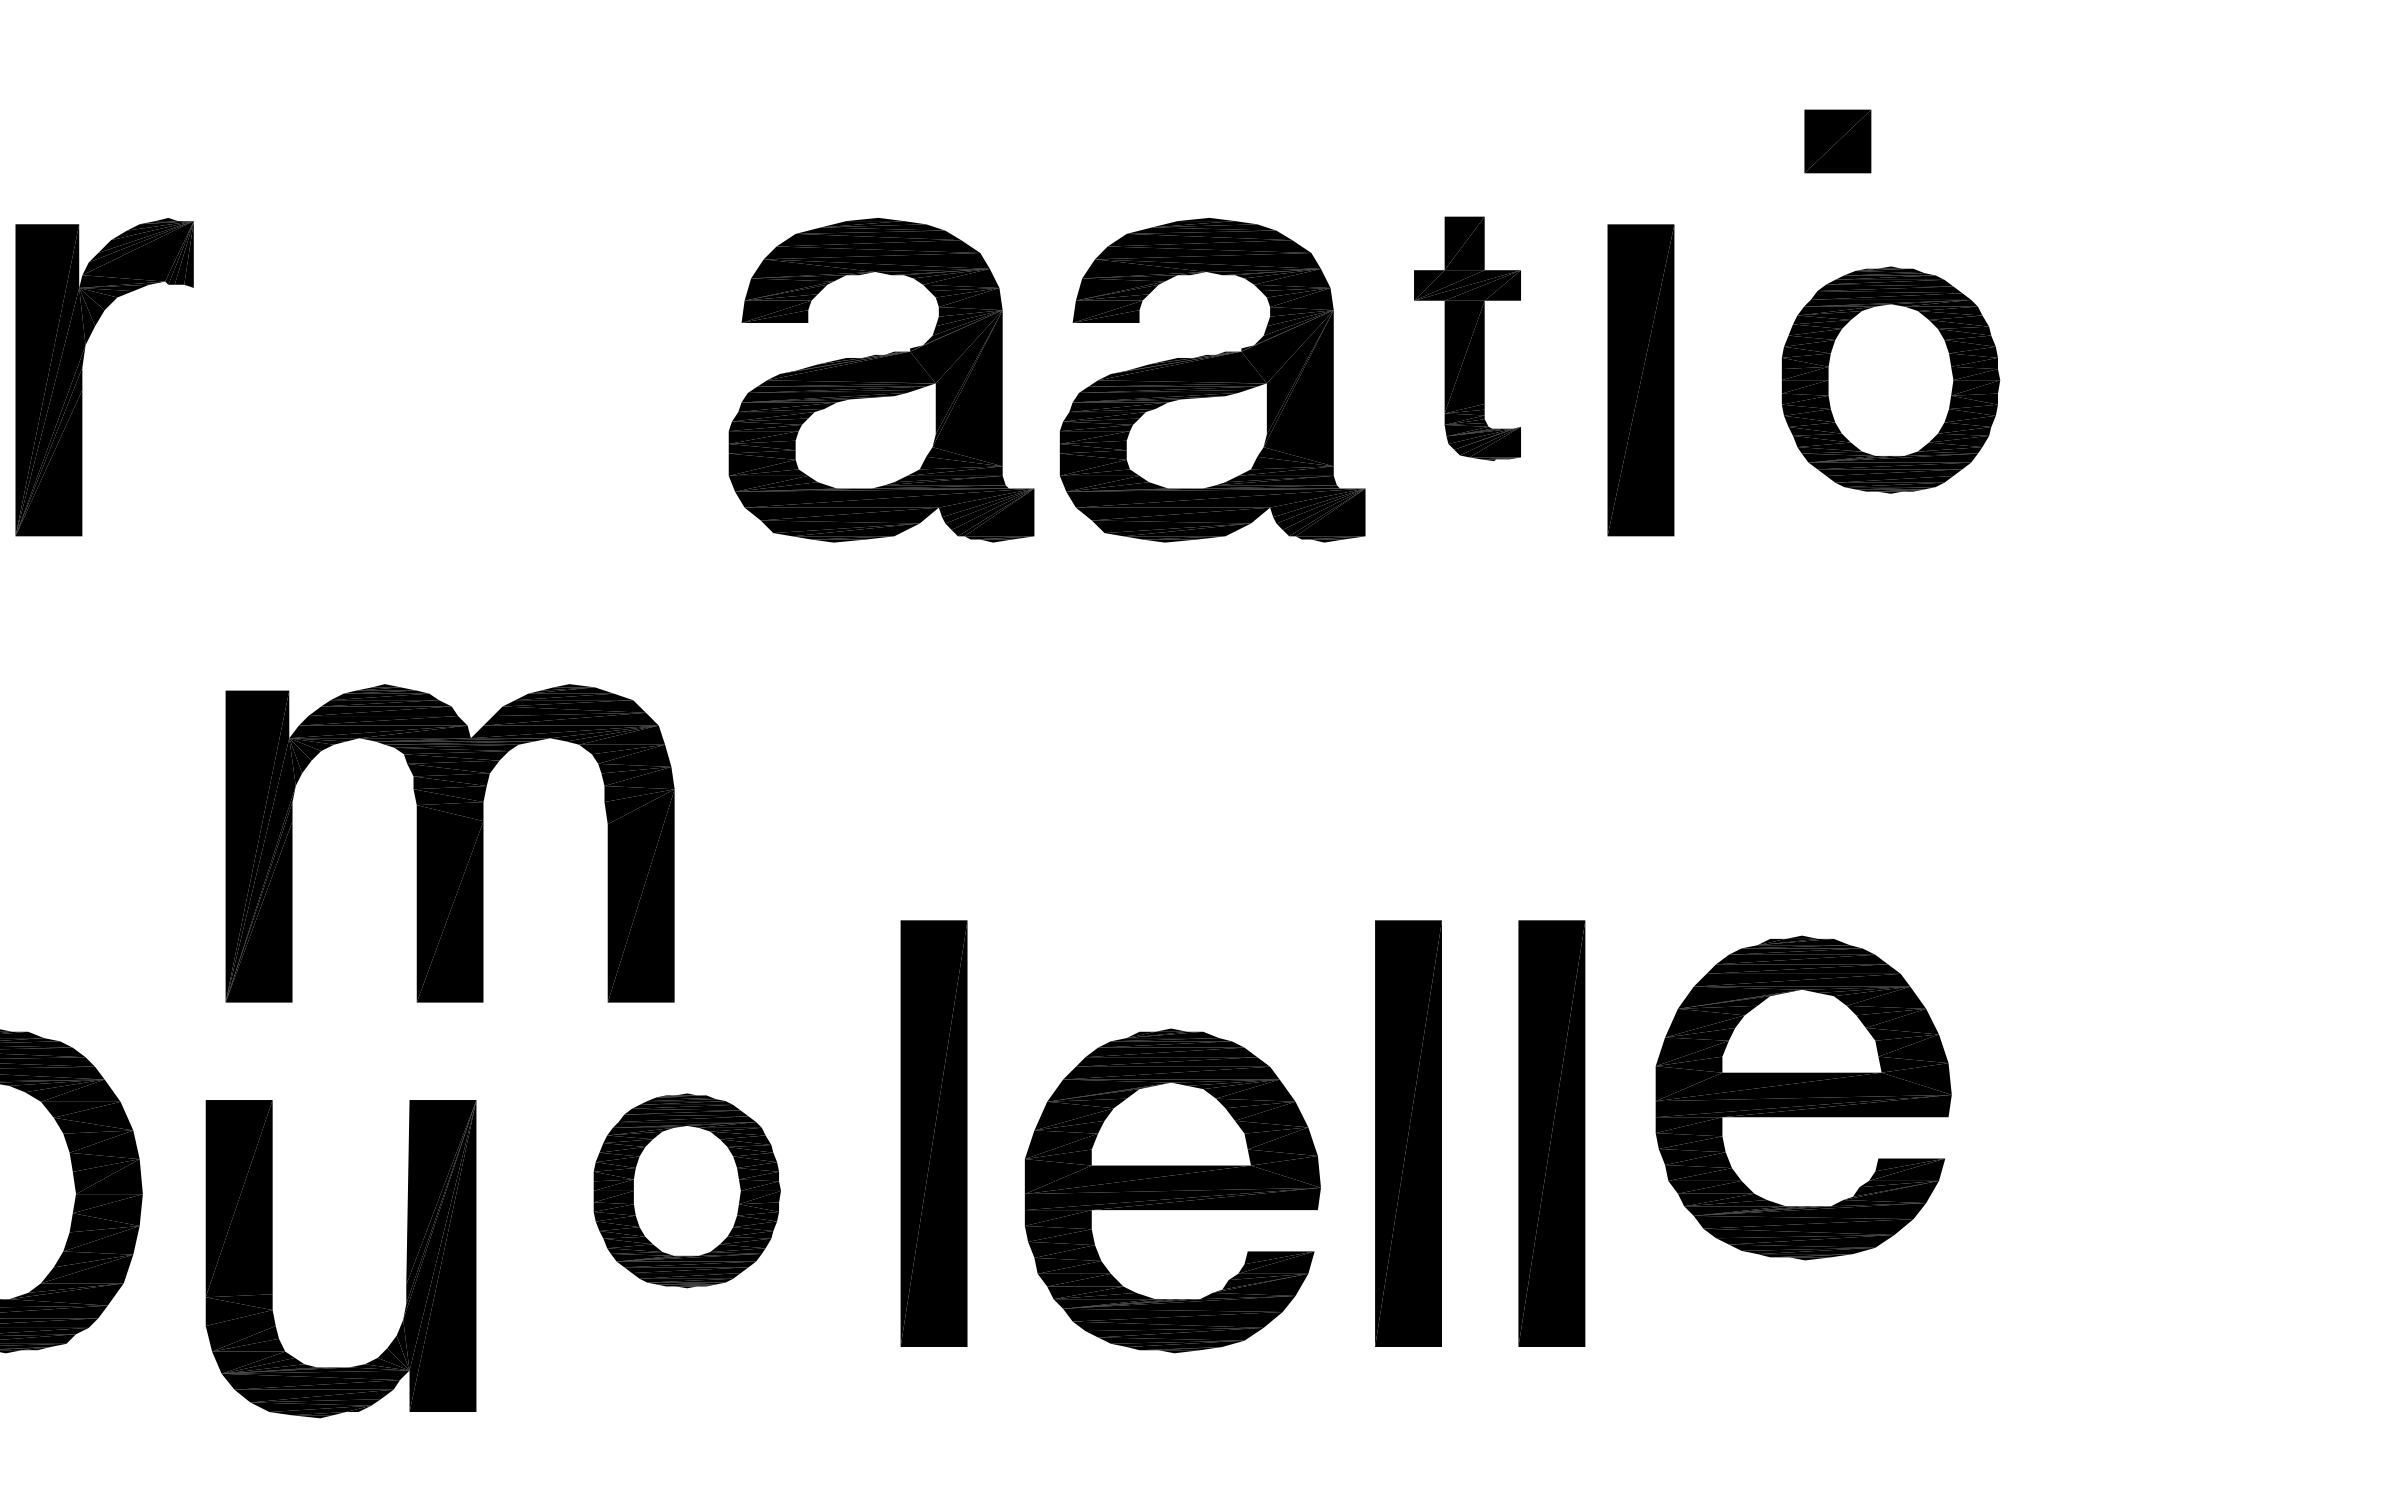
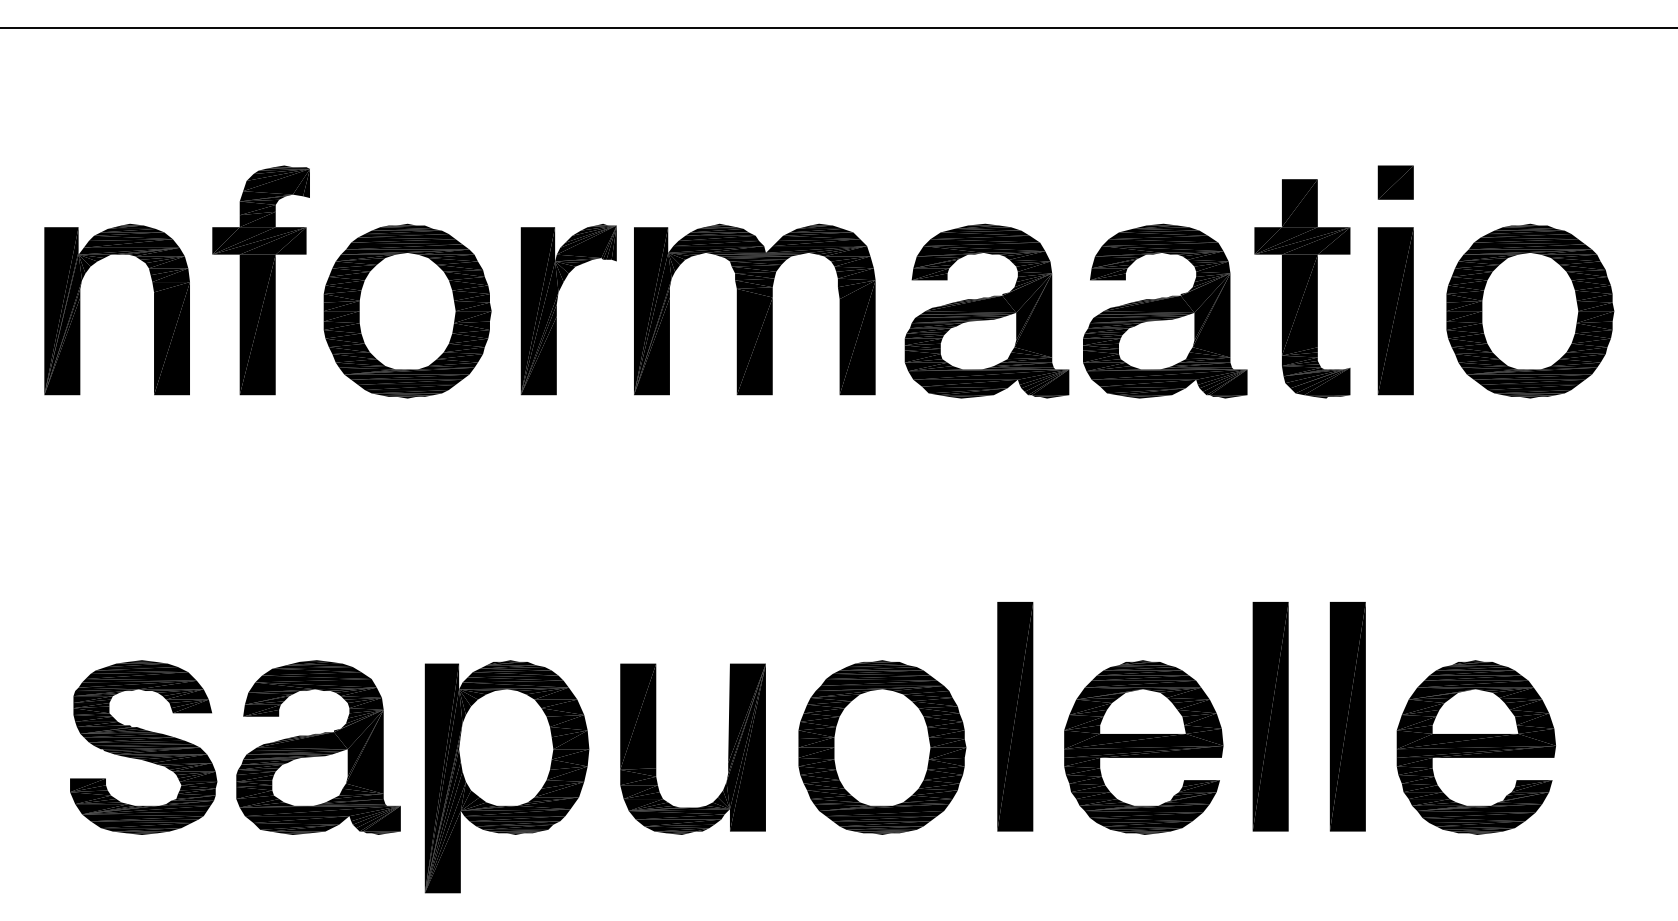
part: (1837, 141) -> (1395, 182), moved
part: (1467, 338) -> (1302, 288), size x1.67
part: (1891, 378) -> (1530, 310), size x1.43
part: (449, 843) -> (754, 309), moved
part: (1803, 1097) -> (1476, 747), moved
part: (687, 1190) -> (882, 747), size x1.67
part: (273, 1257) -> (656, 748), moved

